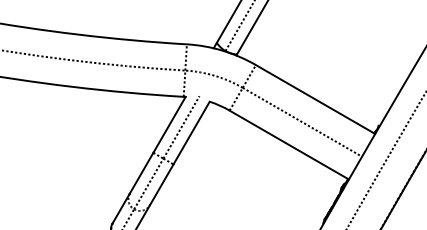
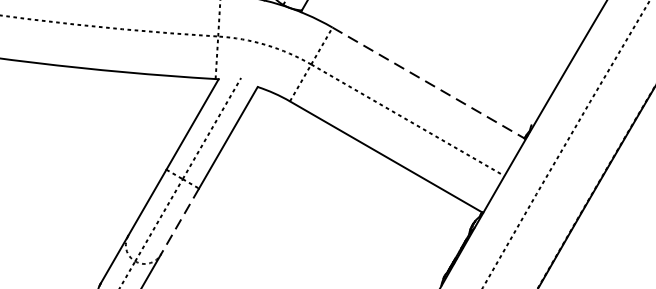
line: (315, 99) -> (429, 83), solid -> dashed
line: (161, 184) -> (179, 221), solid -> dashed

